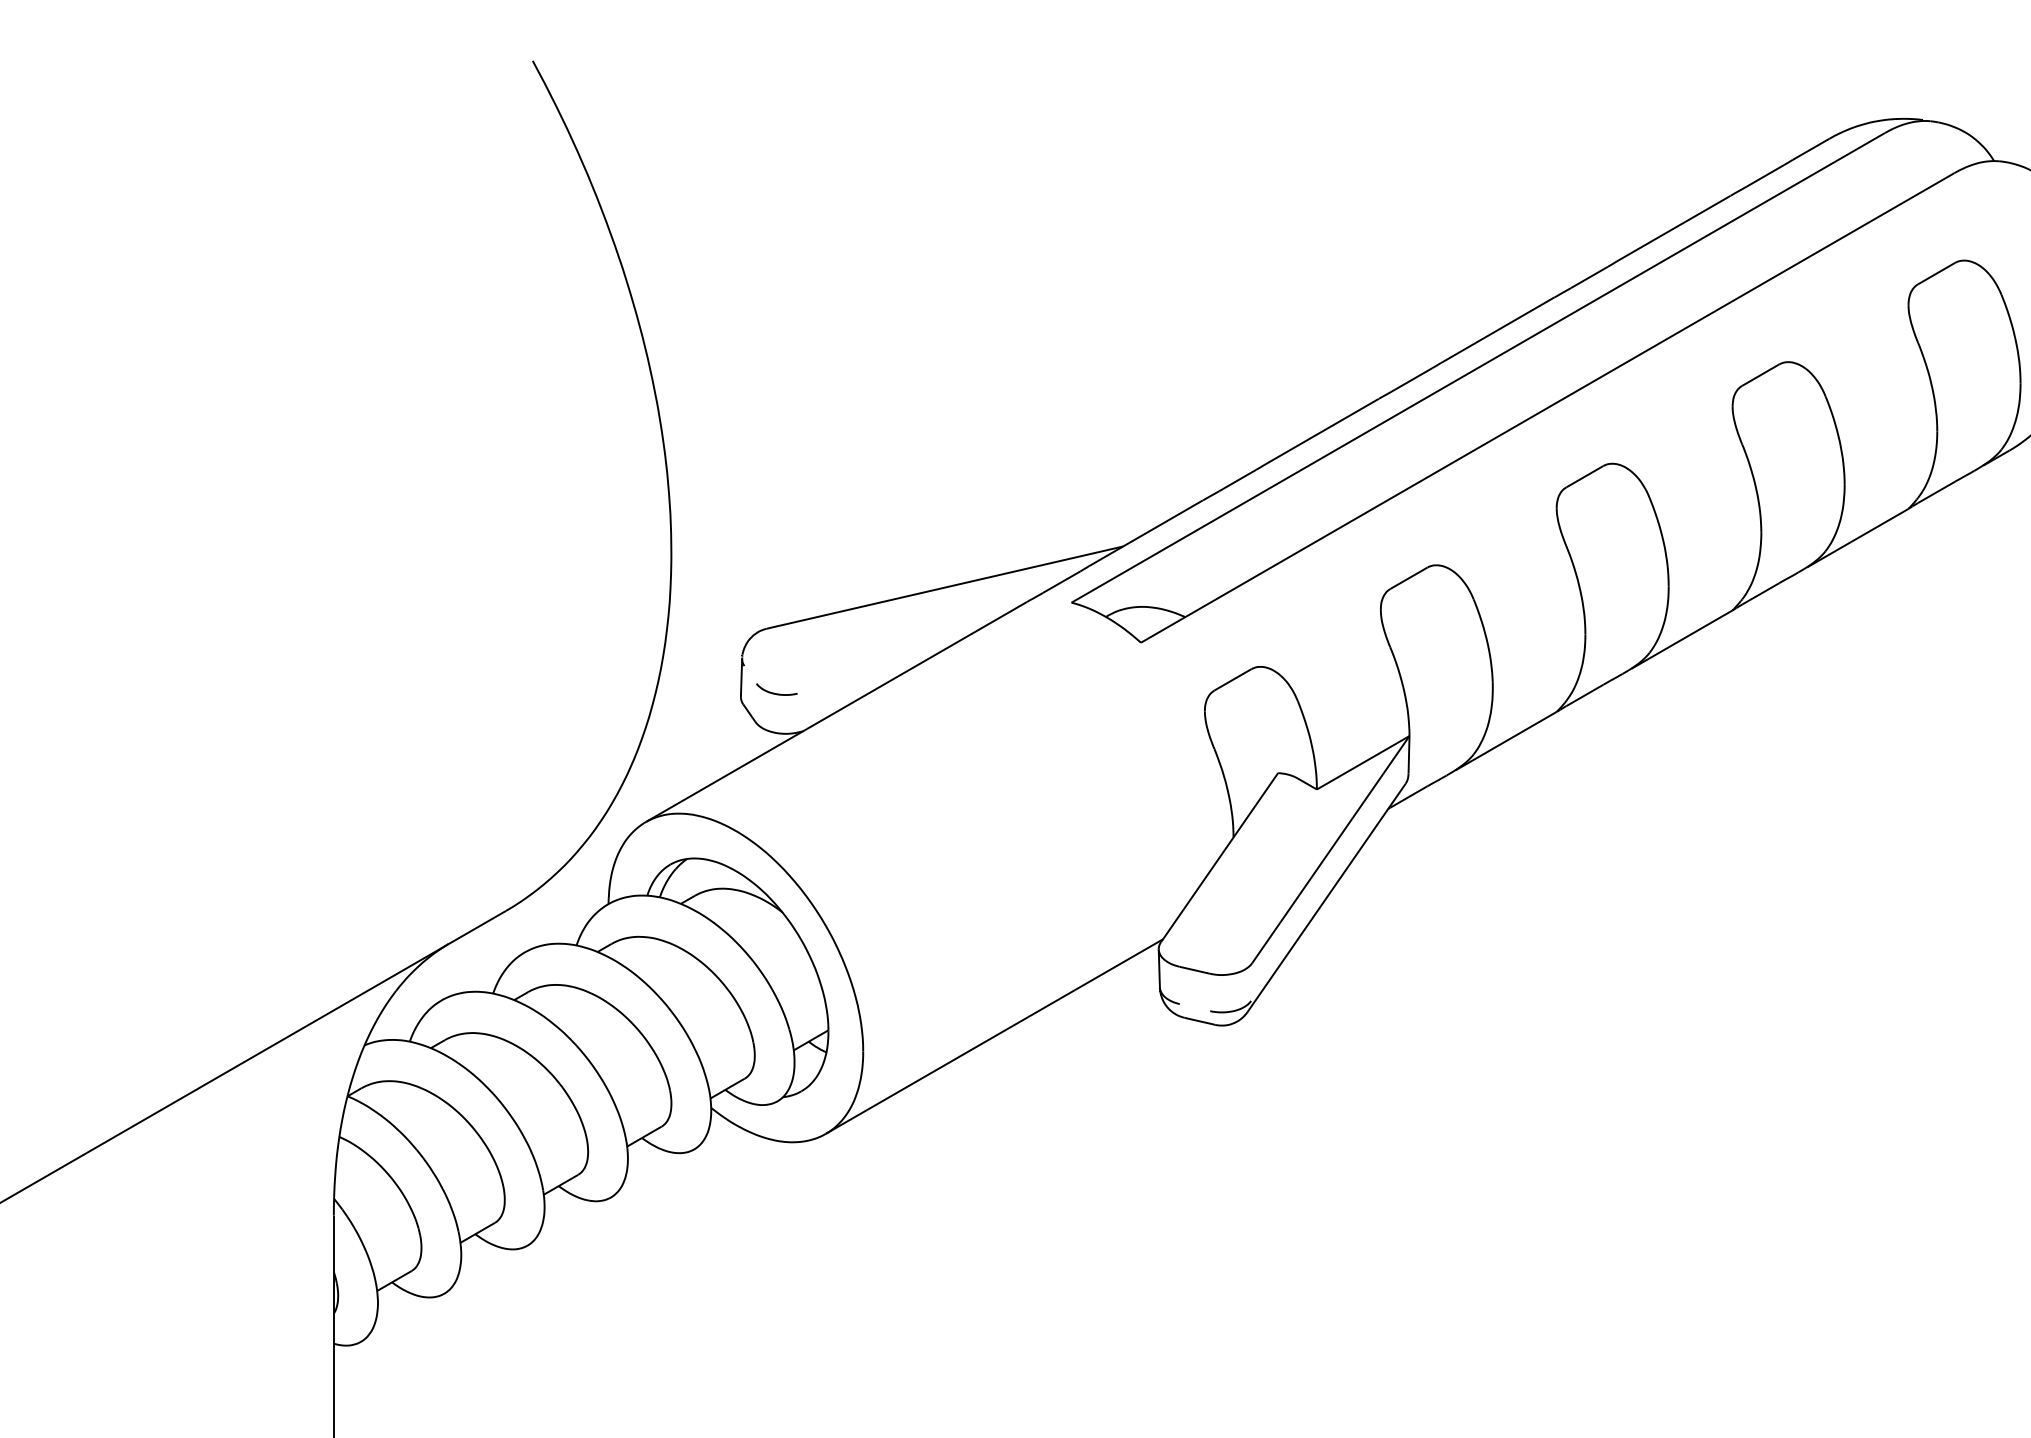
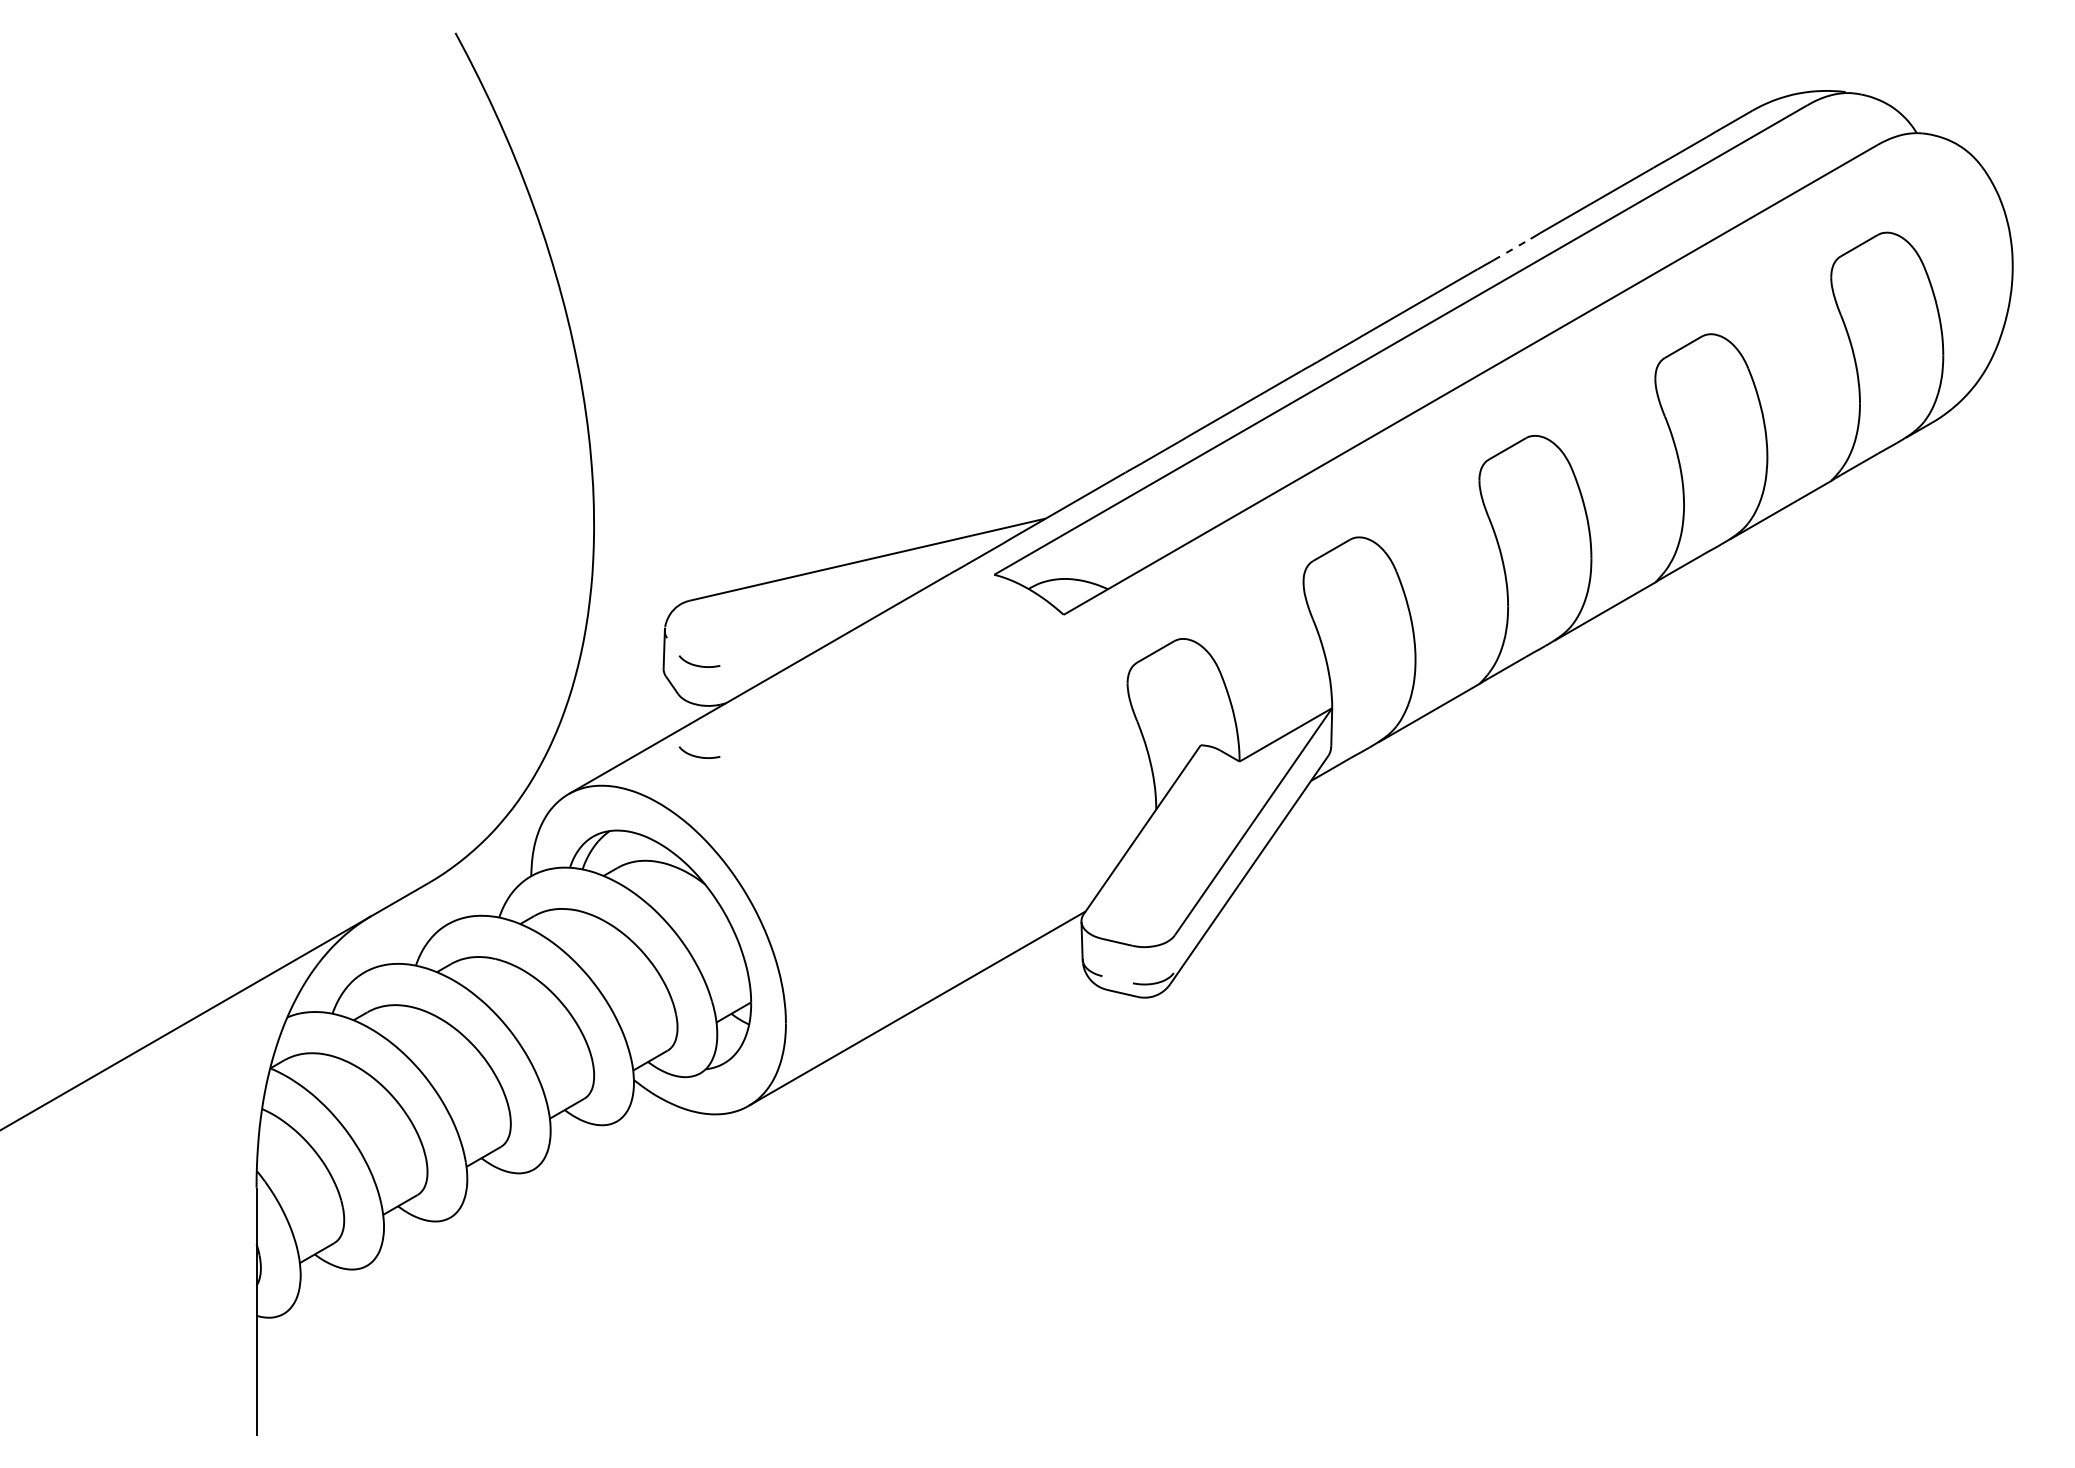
line: (1589, 277) -> (1512, 249), solid -> dashed
curve: (776, 784) -> (699, 756), added

